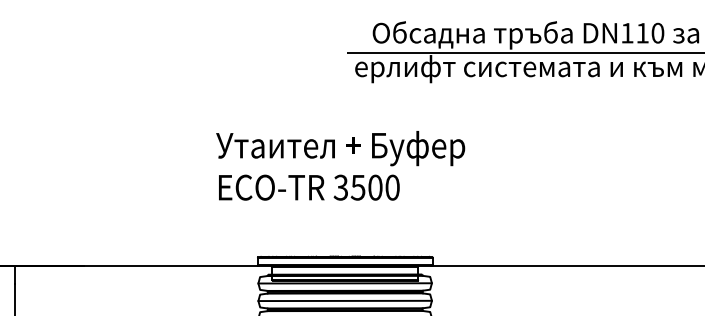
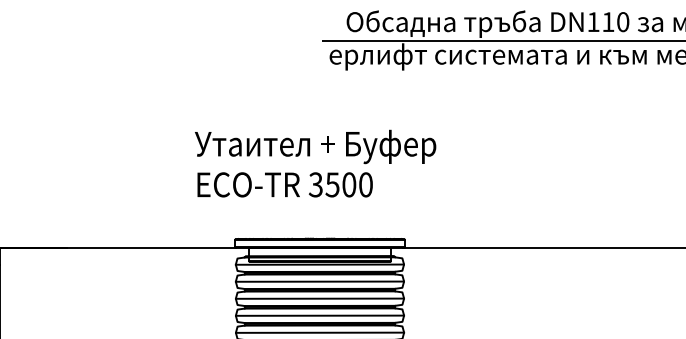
text: (340, 165) -> (315, 163), moved

